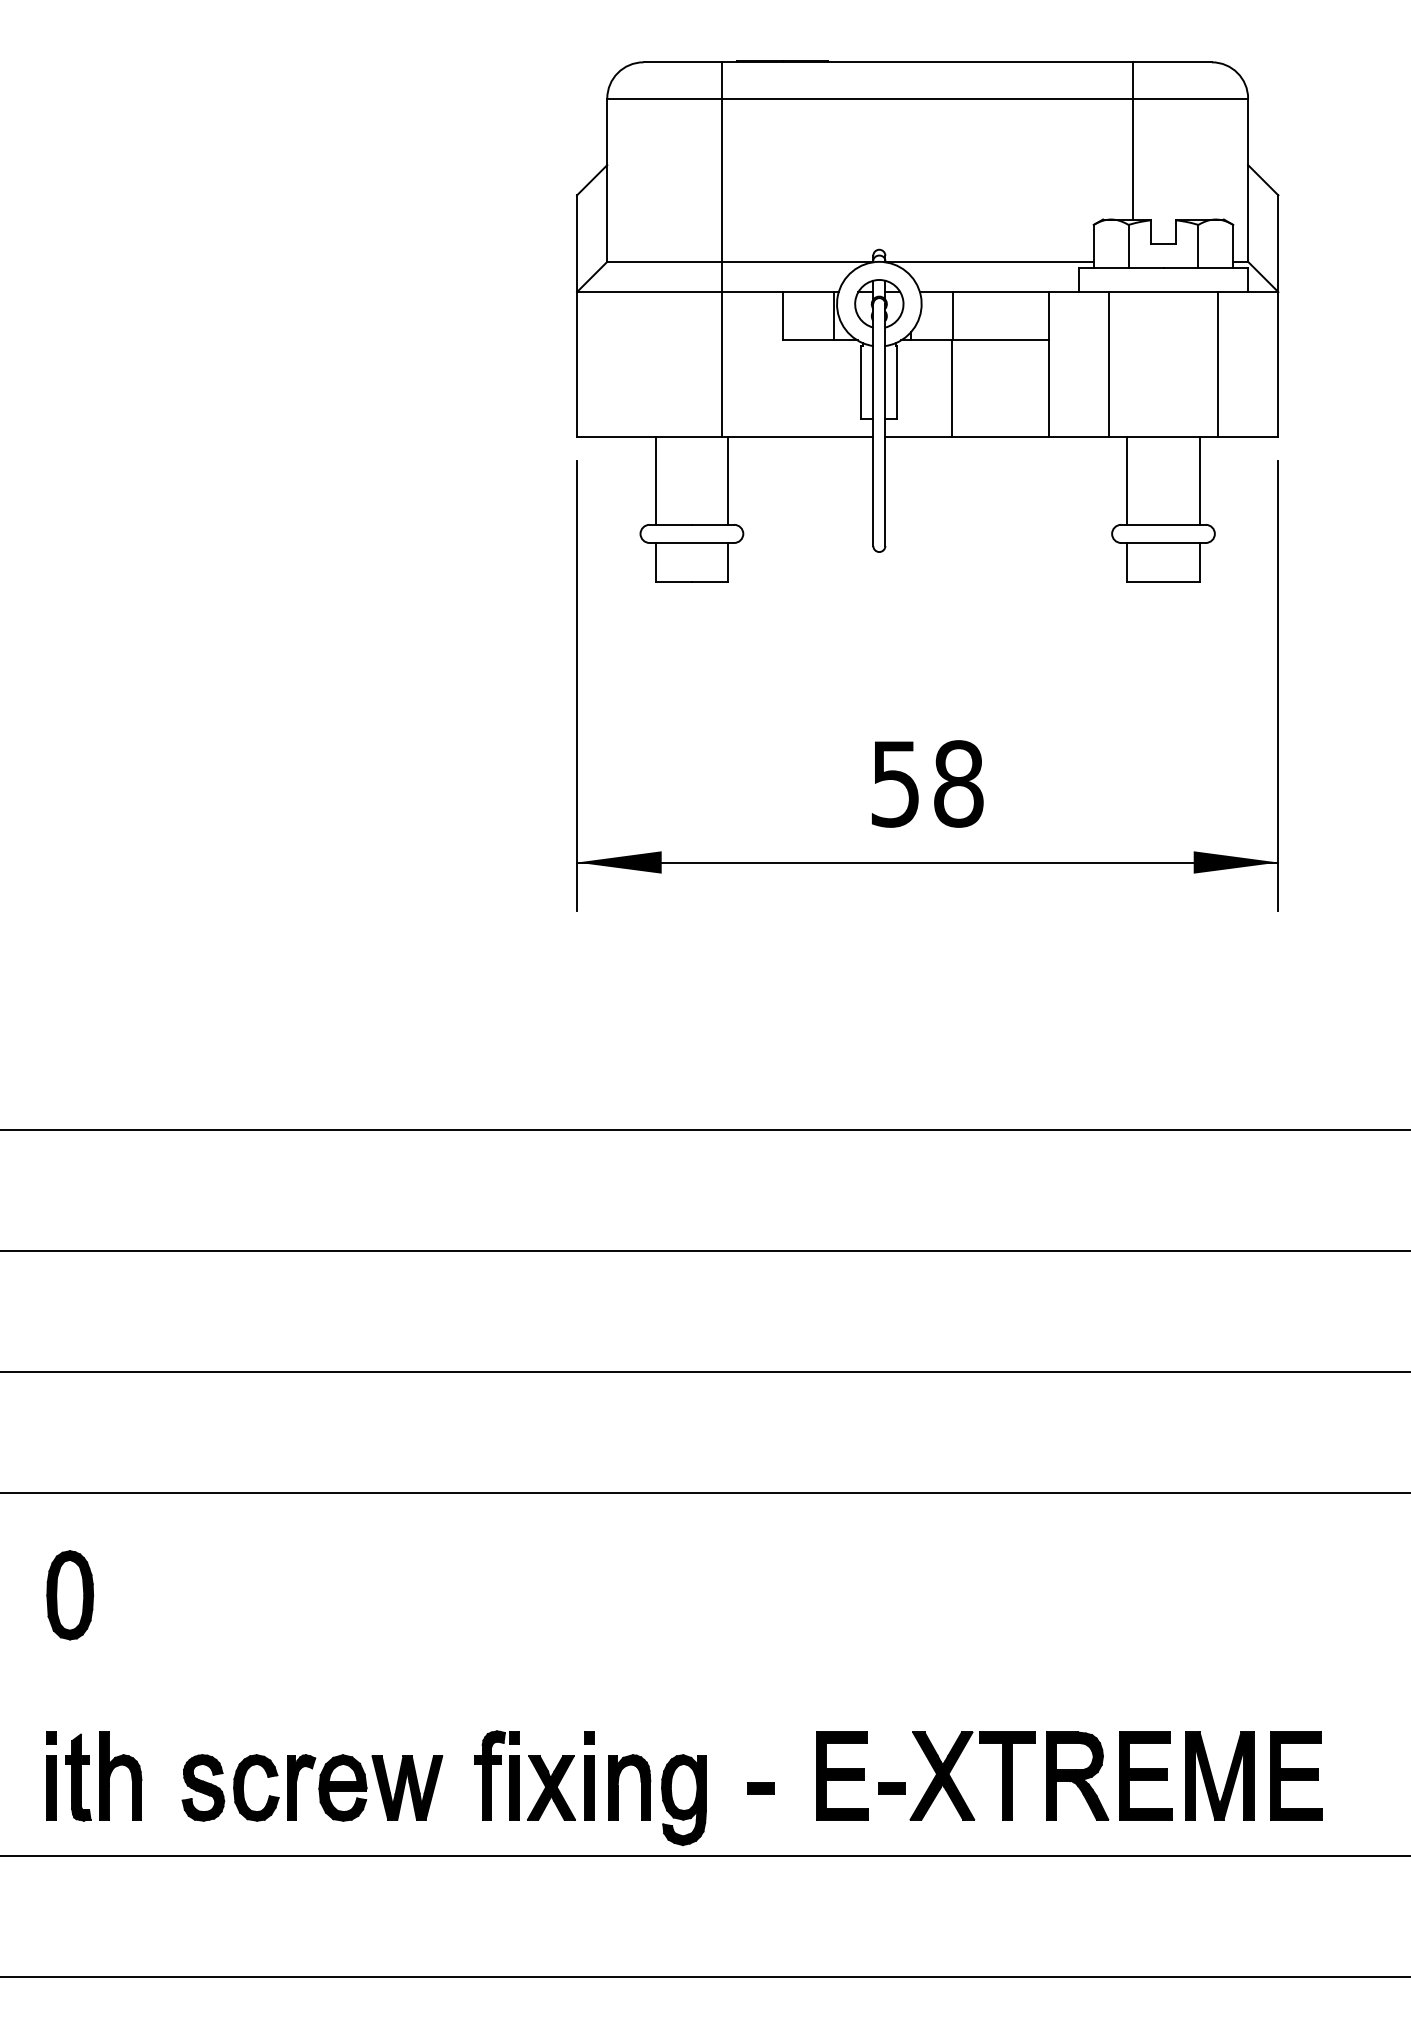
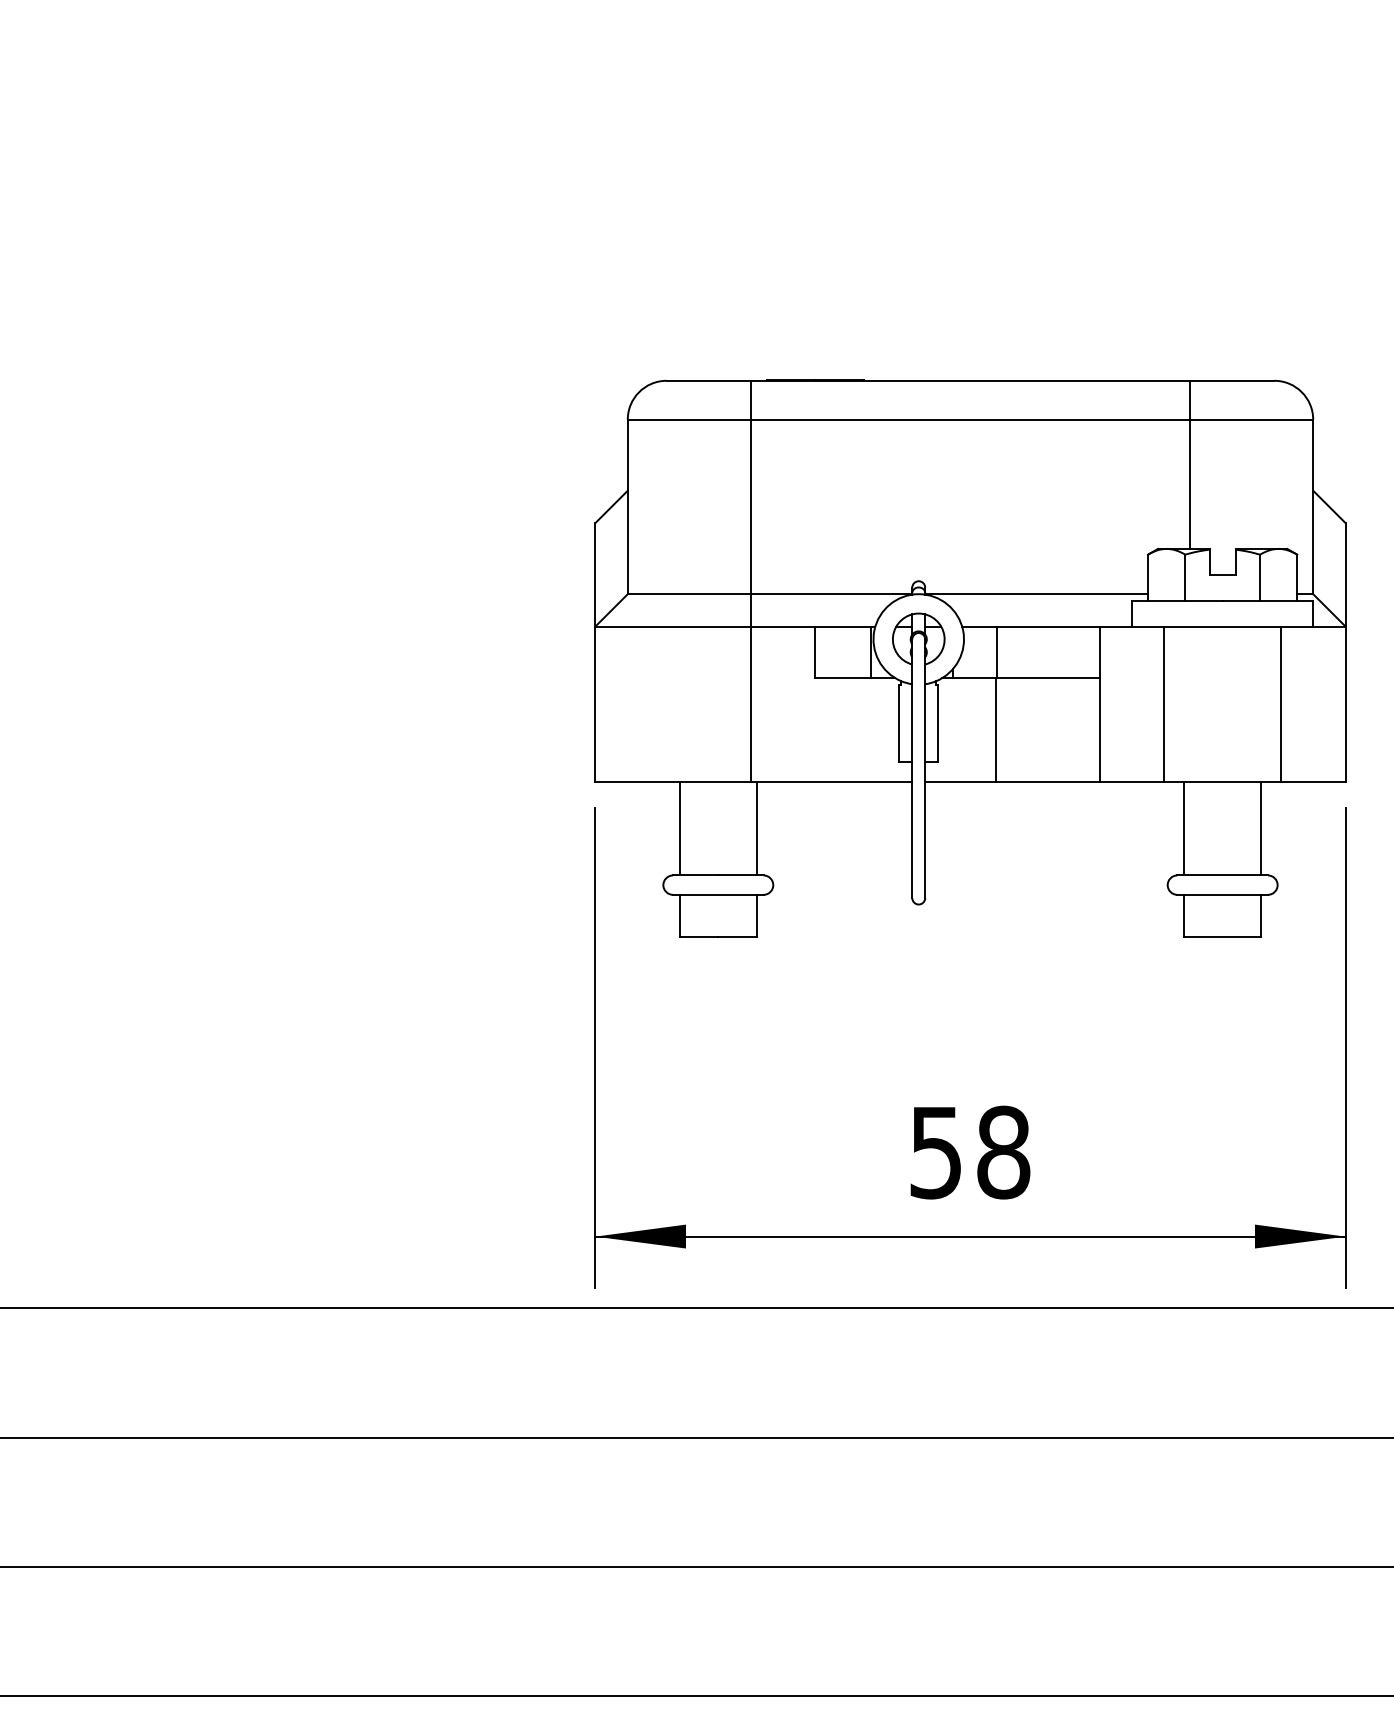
part: (885, 485) -> (925, 833), moved

